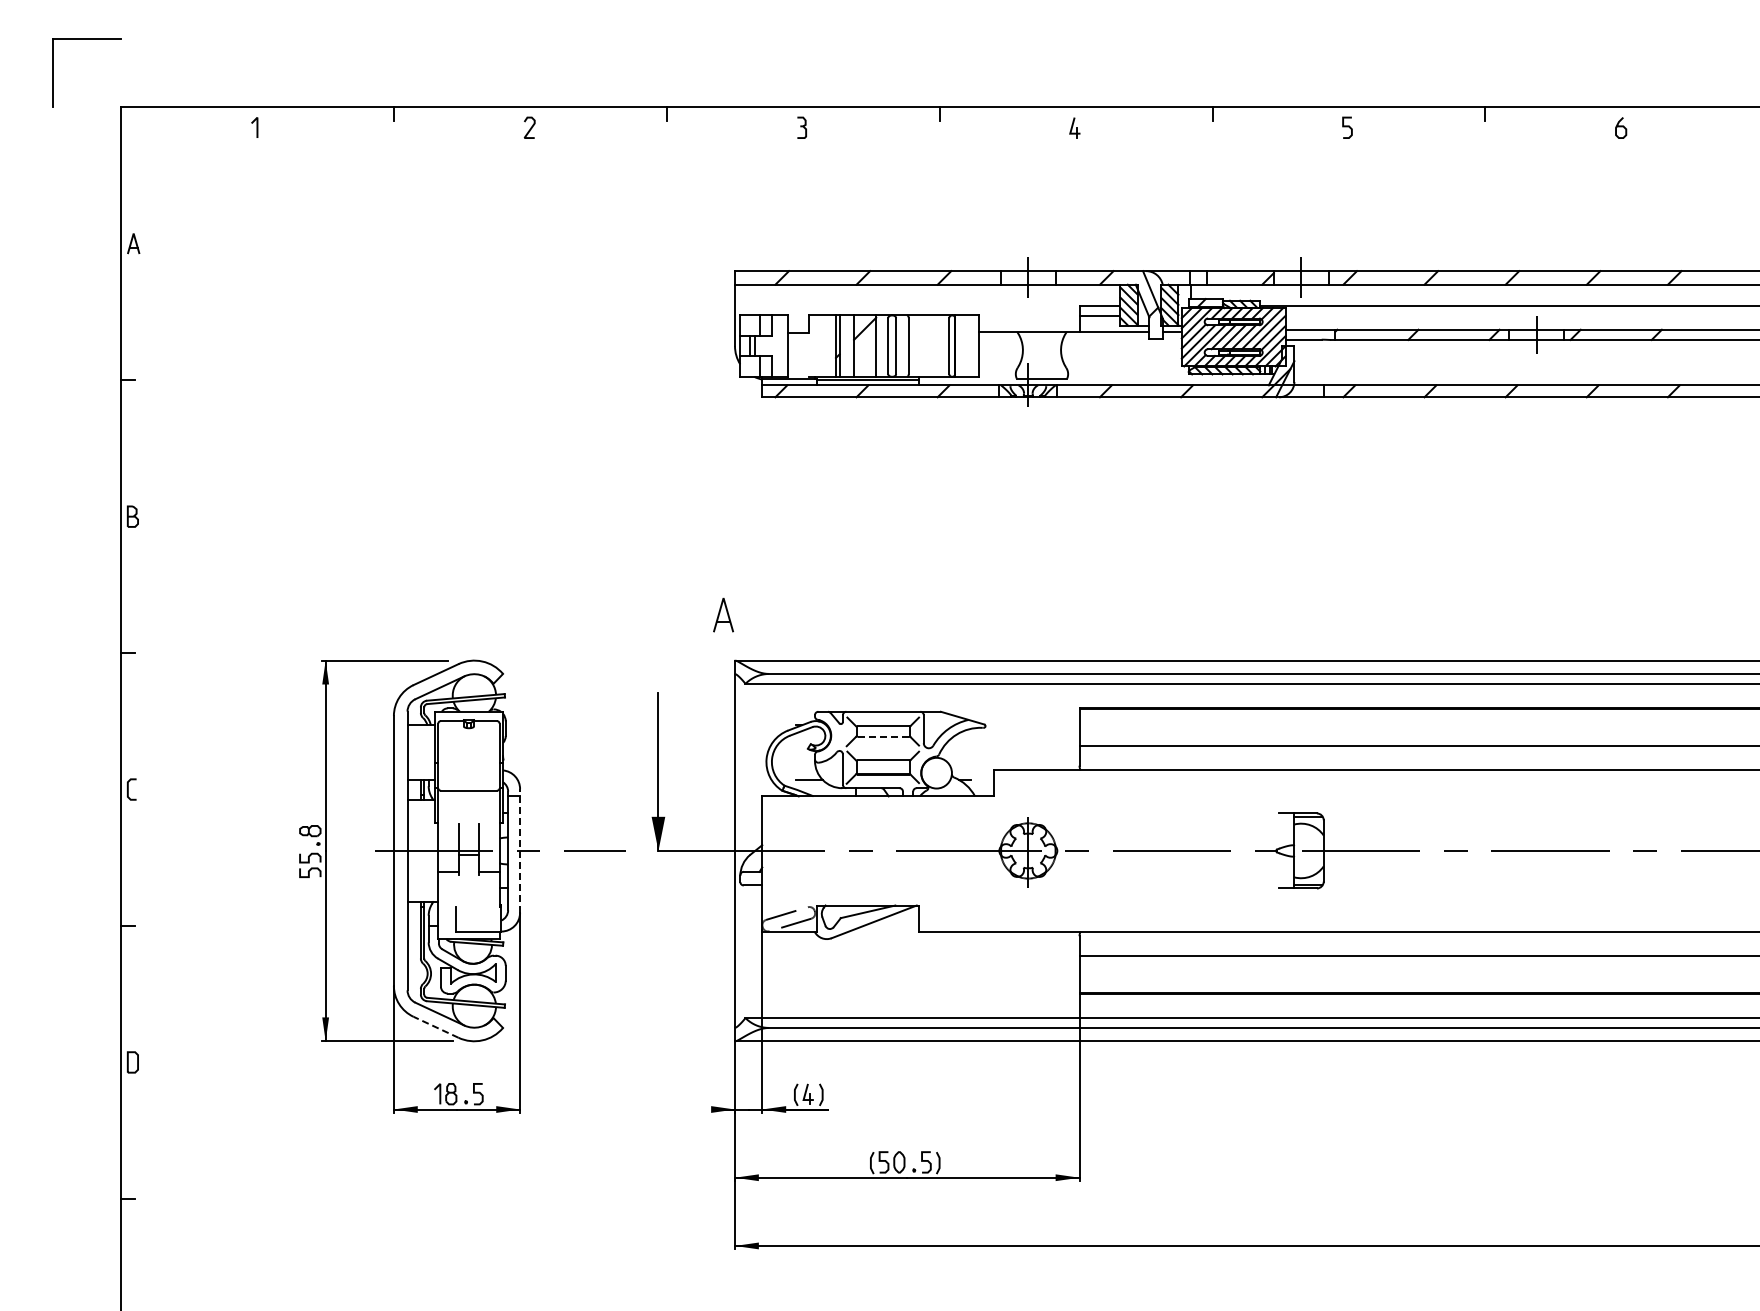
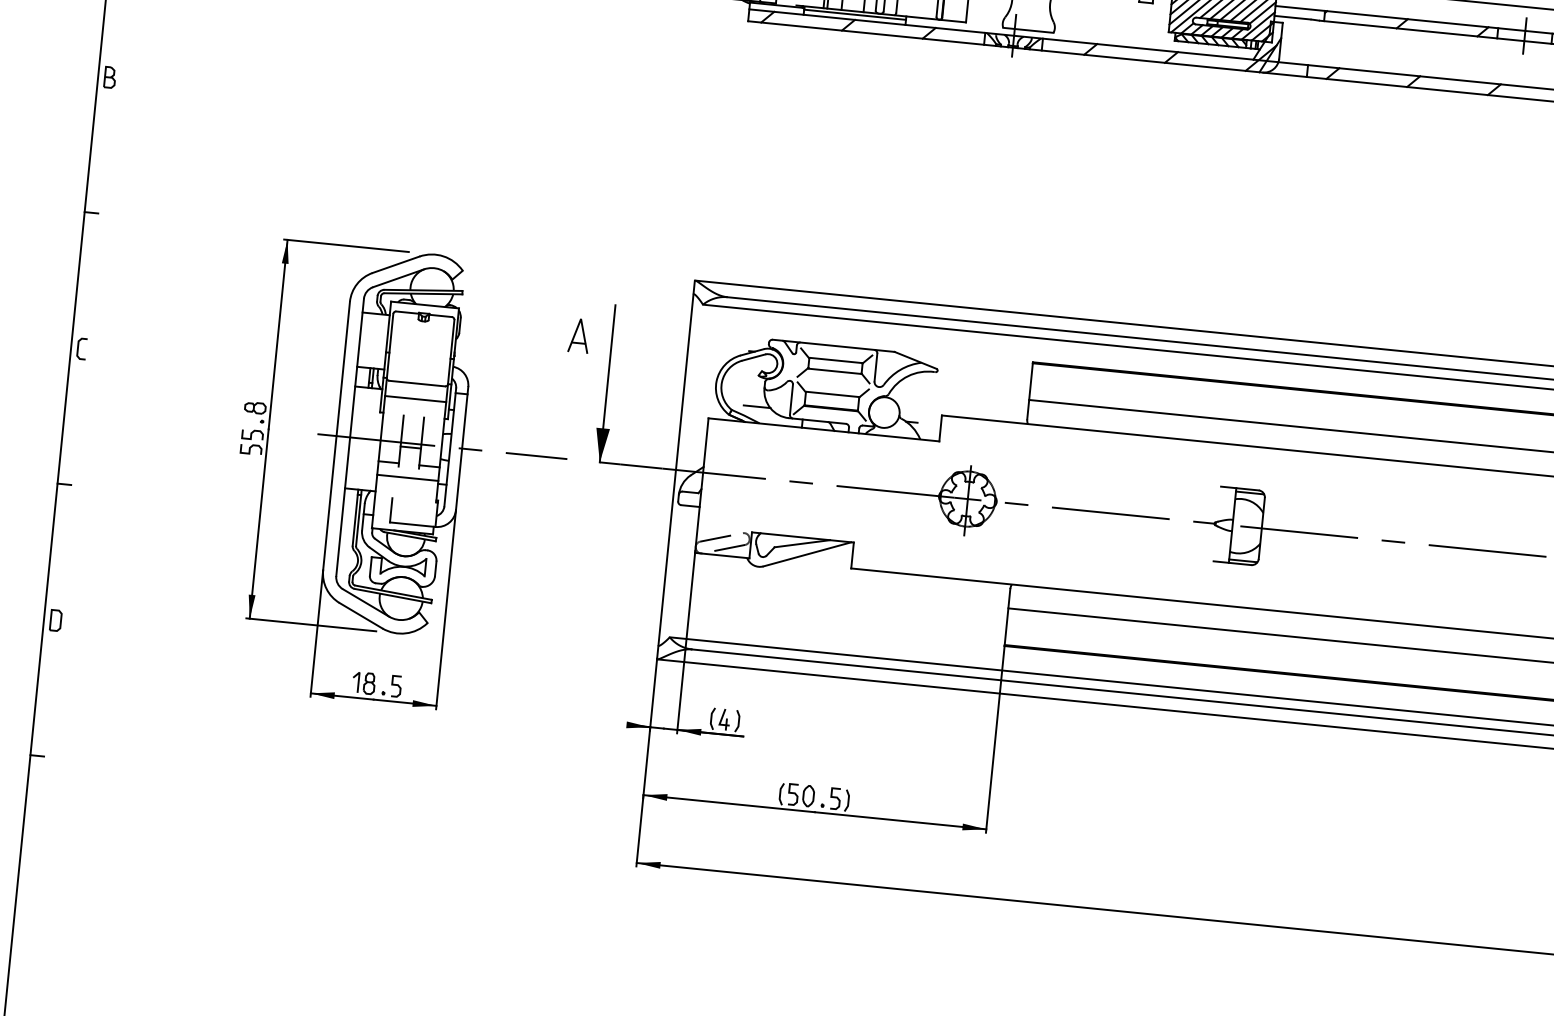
part: (723, 614) -> (579, 335), moved
line: (883, 737) -> (835, 371), dashed -> solid
line: (468, 806) -> (415, 399), added
line: (520, 850) -> (462, 448), dashed -> solid
line: (468, 885) -> (407, 477), added
line: (436, 1027) -> (361, 615), dashed -> solid

